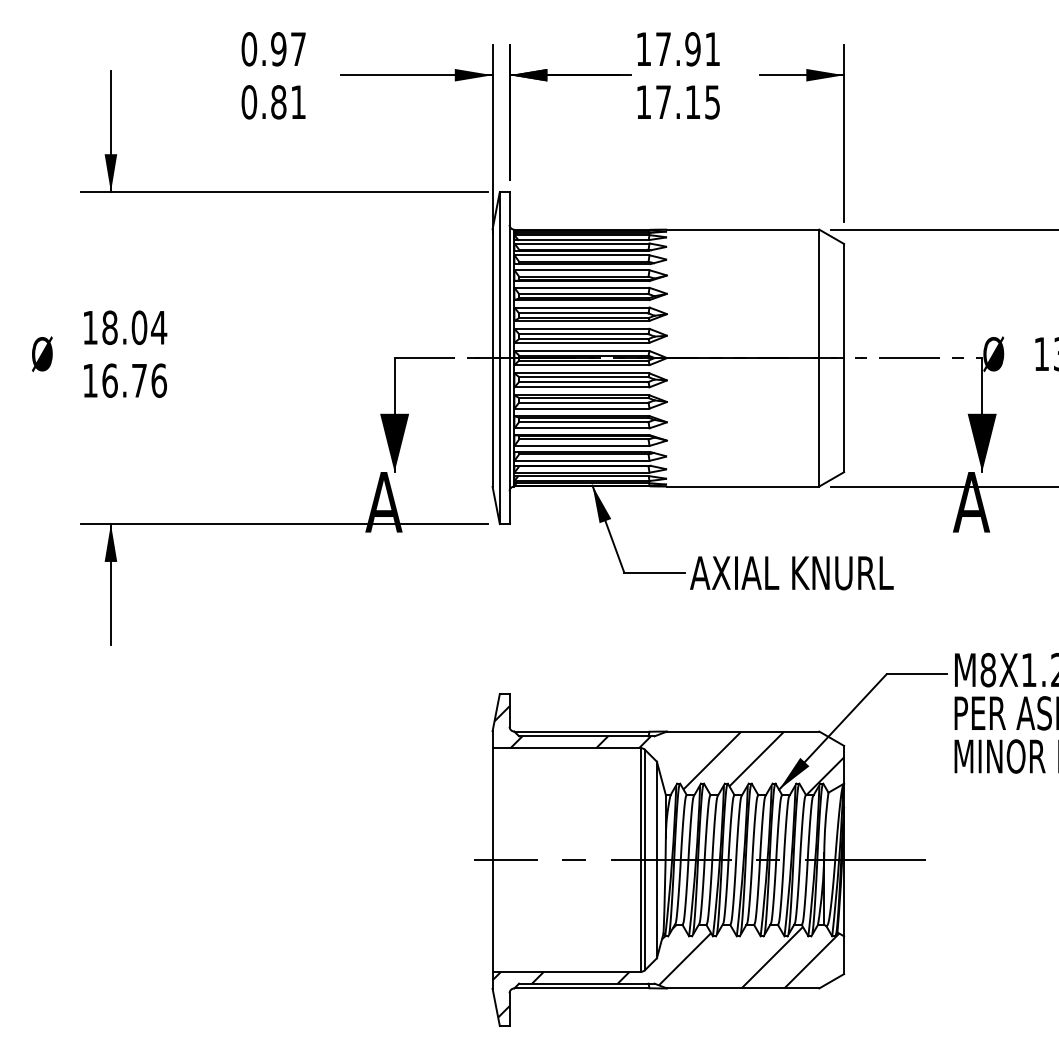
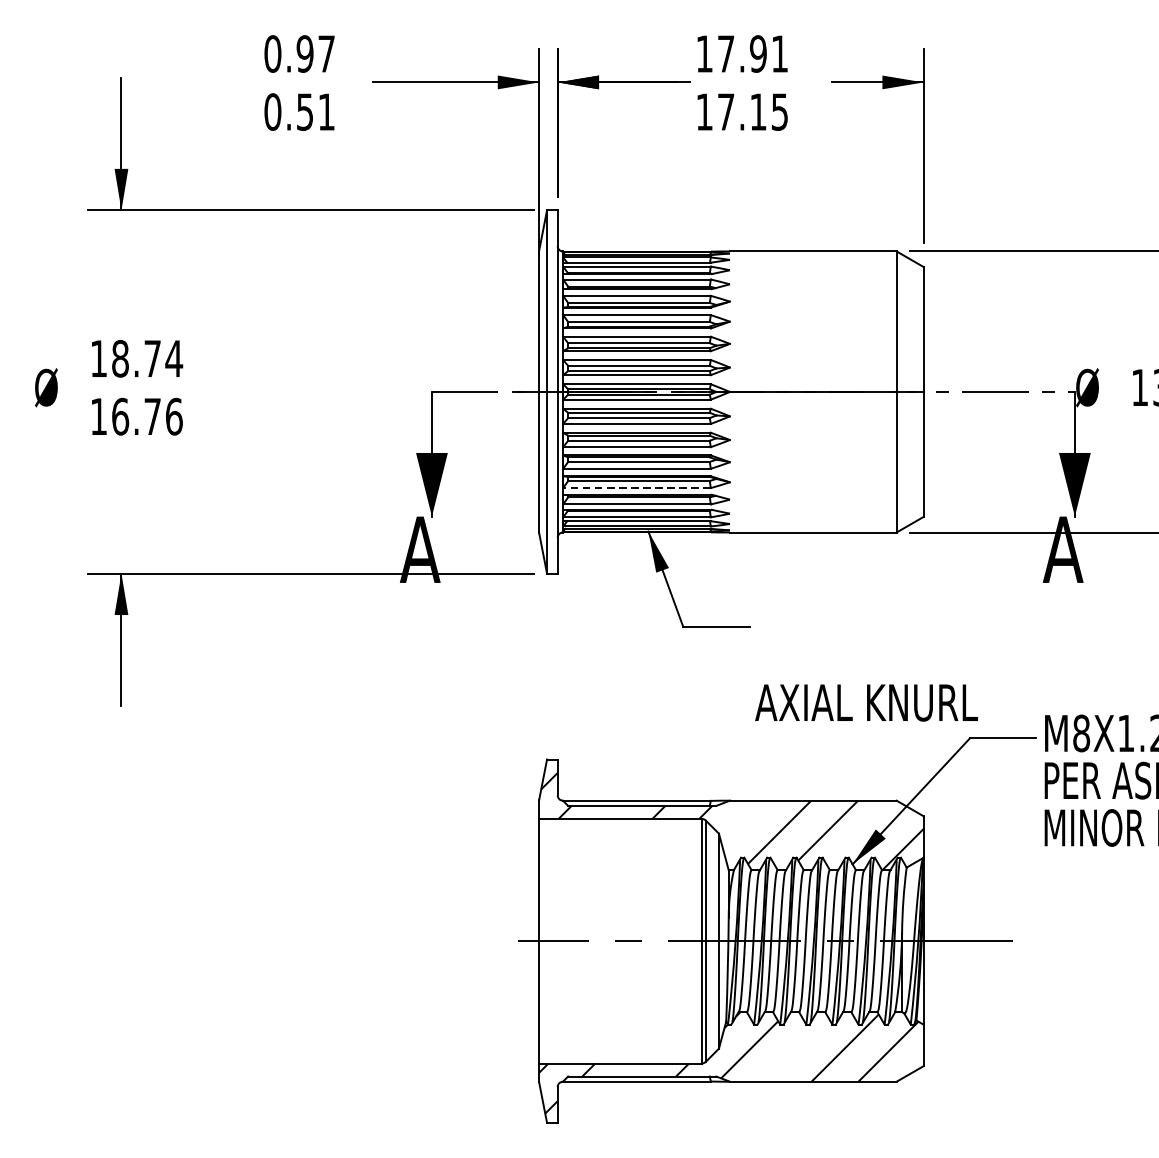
text: (278, 102) -> (304, 112), 0.81 -> 0.51
text: (139, 327) -> (152, 358), 18.04 -> 18.74
line: (581, 445) -> (636, 487), solid -> dashed
text: (791, 573) -> (866, 703), moved

